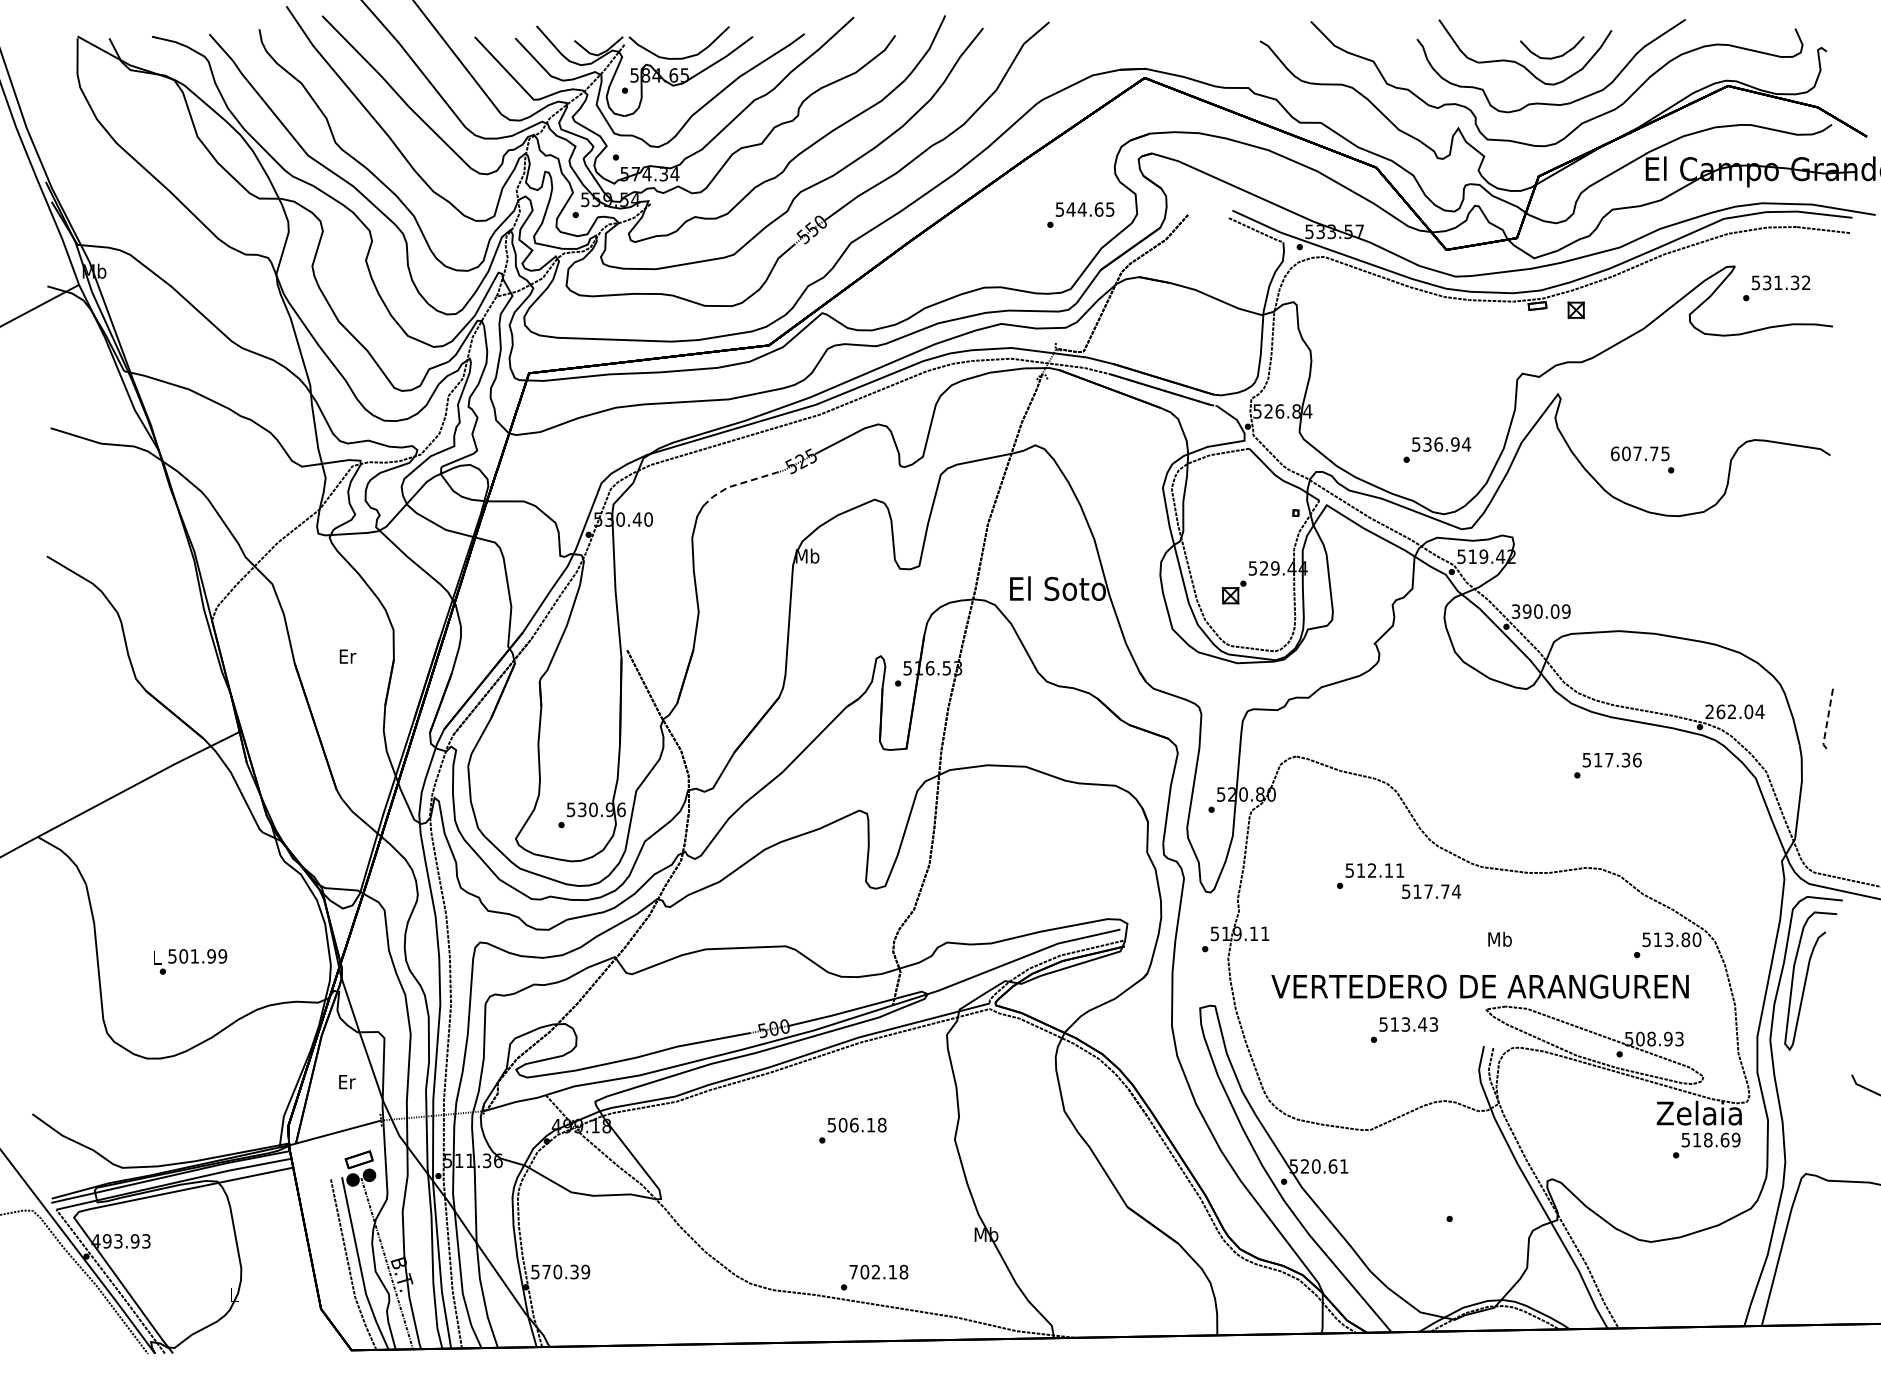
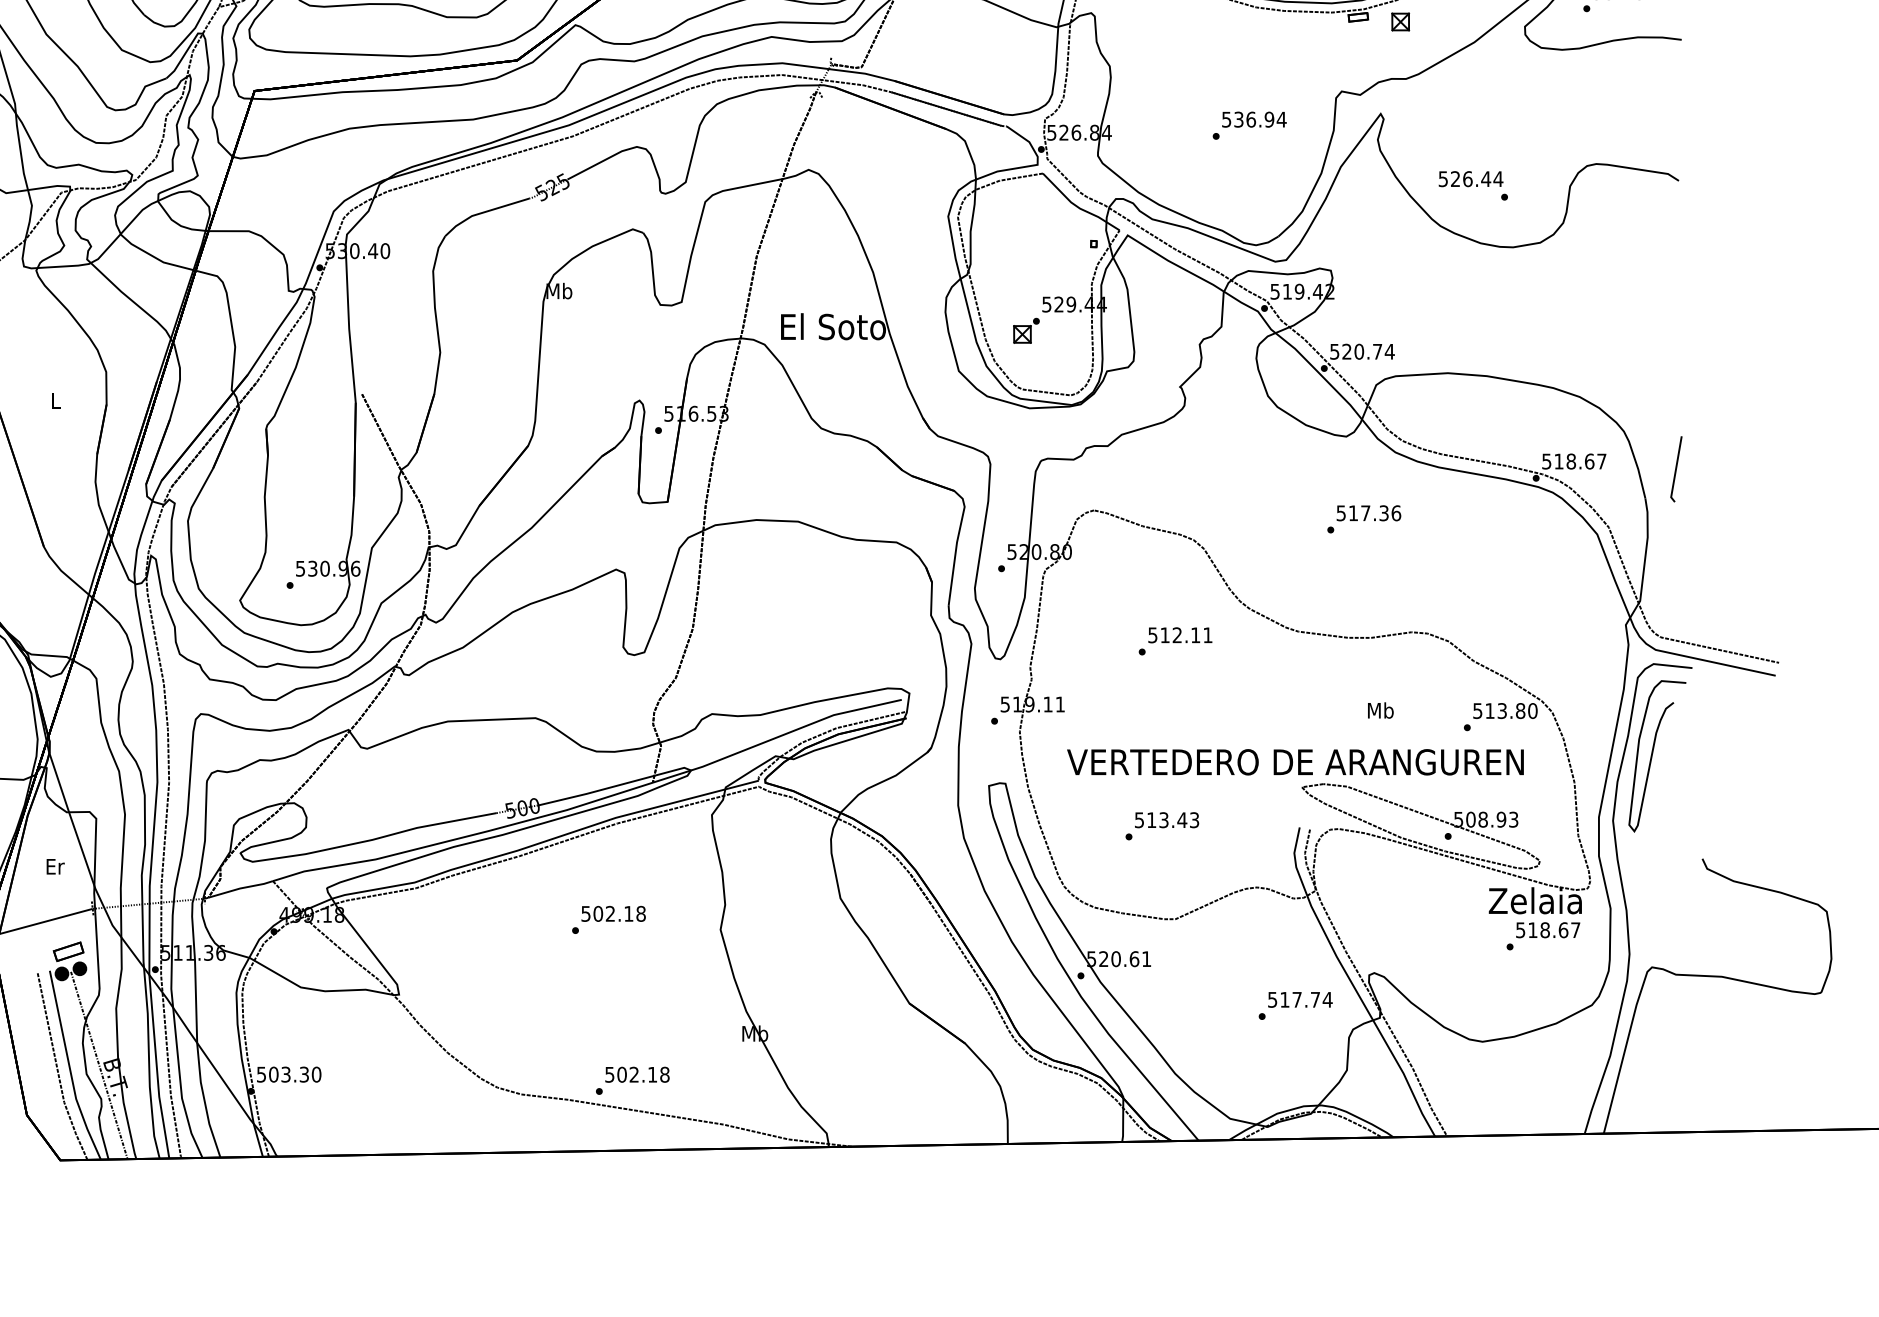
text: (1437, 449) -> (1249, 125), moved
text: (1640, 453) -> (1471, 178), 607.75 -> 526.44
line: (738, 484) -> (483, 212), dashed -> solid
text: (1541, 611) -> (1362, 351), 390.09 -> 520.74
text: (347, 656) -> (55, 400), Er -> L
text: (1734, 711) -> (1573, 461), 262.04 -> 518.67
line: (1827, 720) -> (1675, 471), dashed -> solid
text: (1607, 765) -> (1363, 519), moved
text: (1431, 891) -> (1300, 999), moved
text: (1499, 938) -> (1380, 709), moved
text: (1404, 1029) -> (1162, 825), moved
text: (854, 1124) -> (610, 913), 506.18 -> 502.18
text: (1735, 1139) -> (1574, 929), 518.69 -> 518.67
text: (566, 1271) -> (295, 1074), 570.39 -> 503.30
text: (853, 1272) -> (609, 1075), 702.18 -> 502.18

